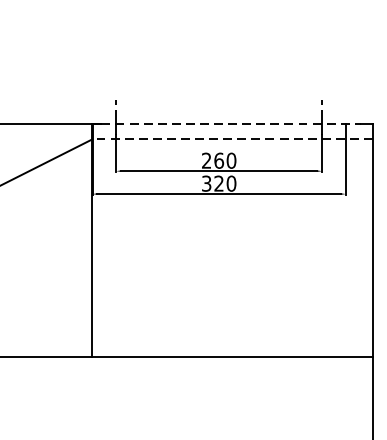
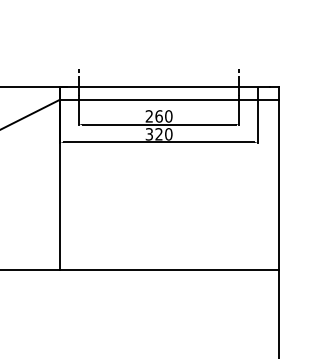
line: (231, 123) -> (168, 87), dashed -> solid
line: (232, 139) -> (169, 99), dashed -> solid

